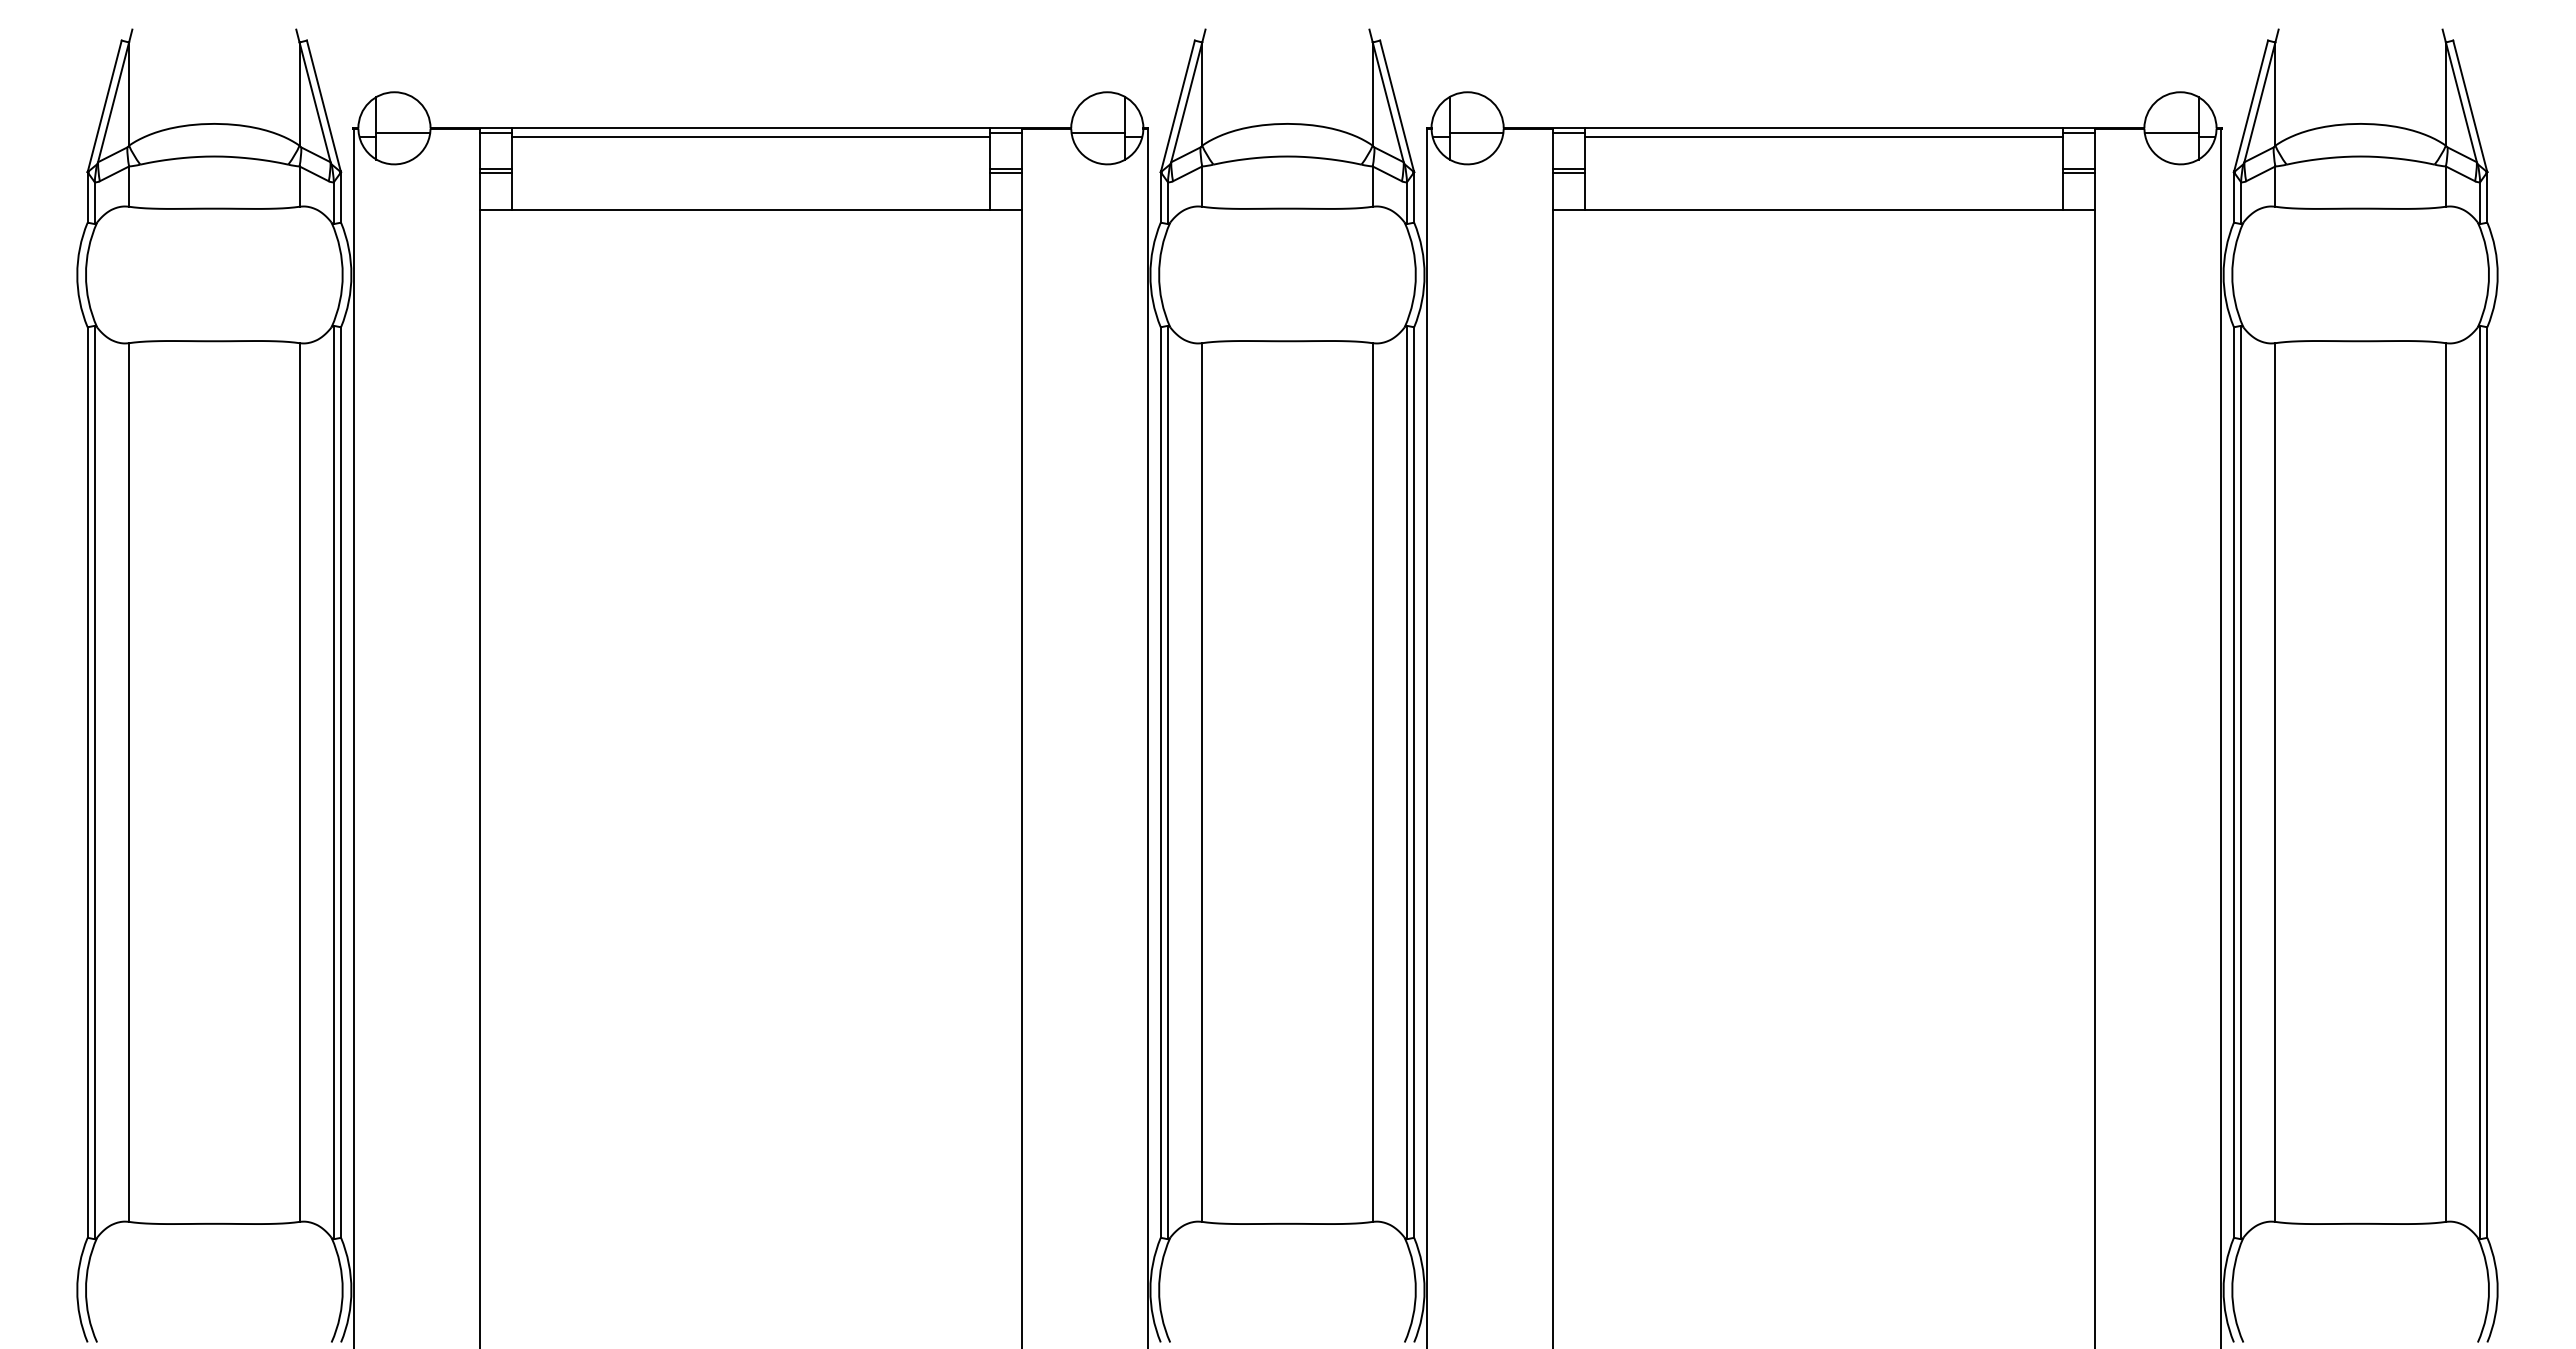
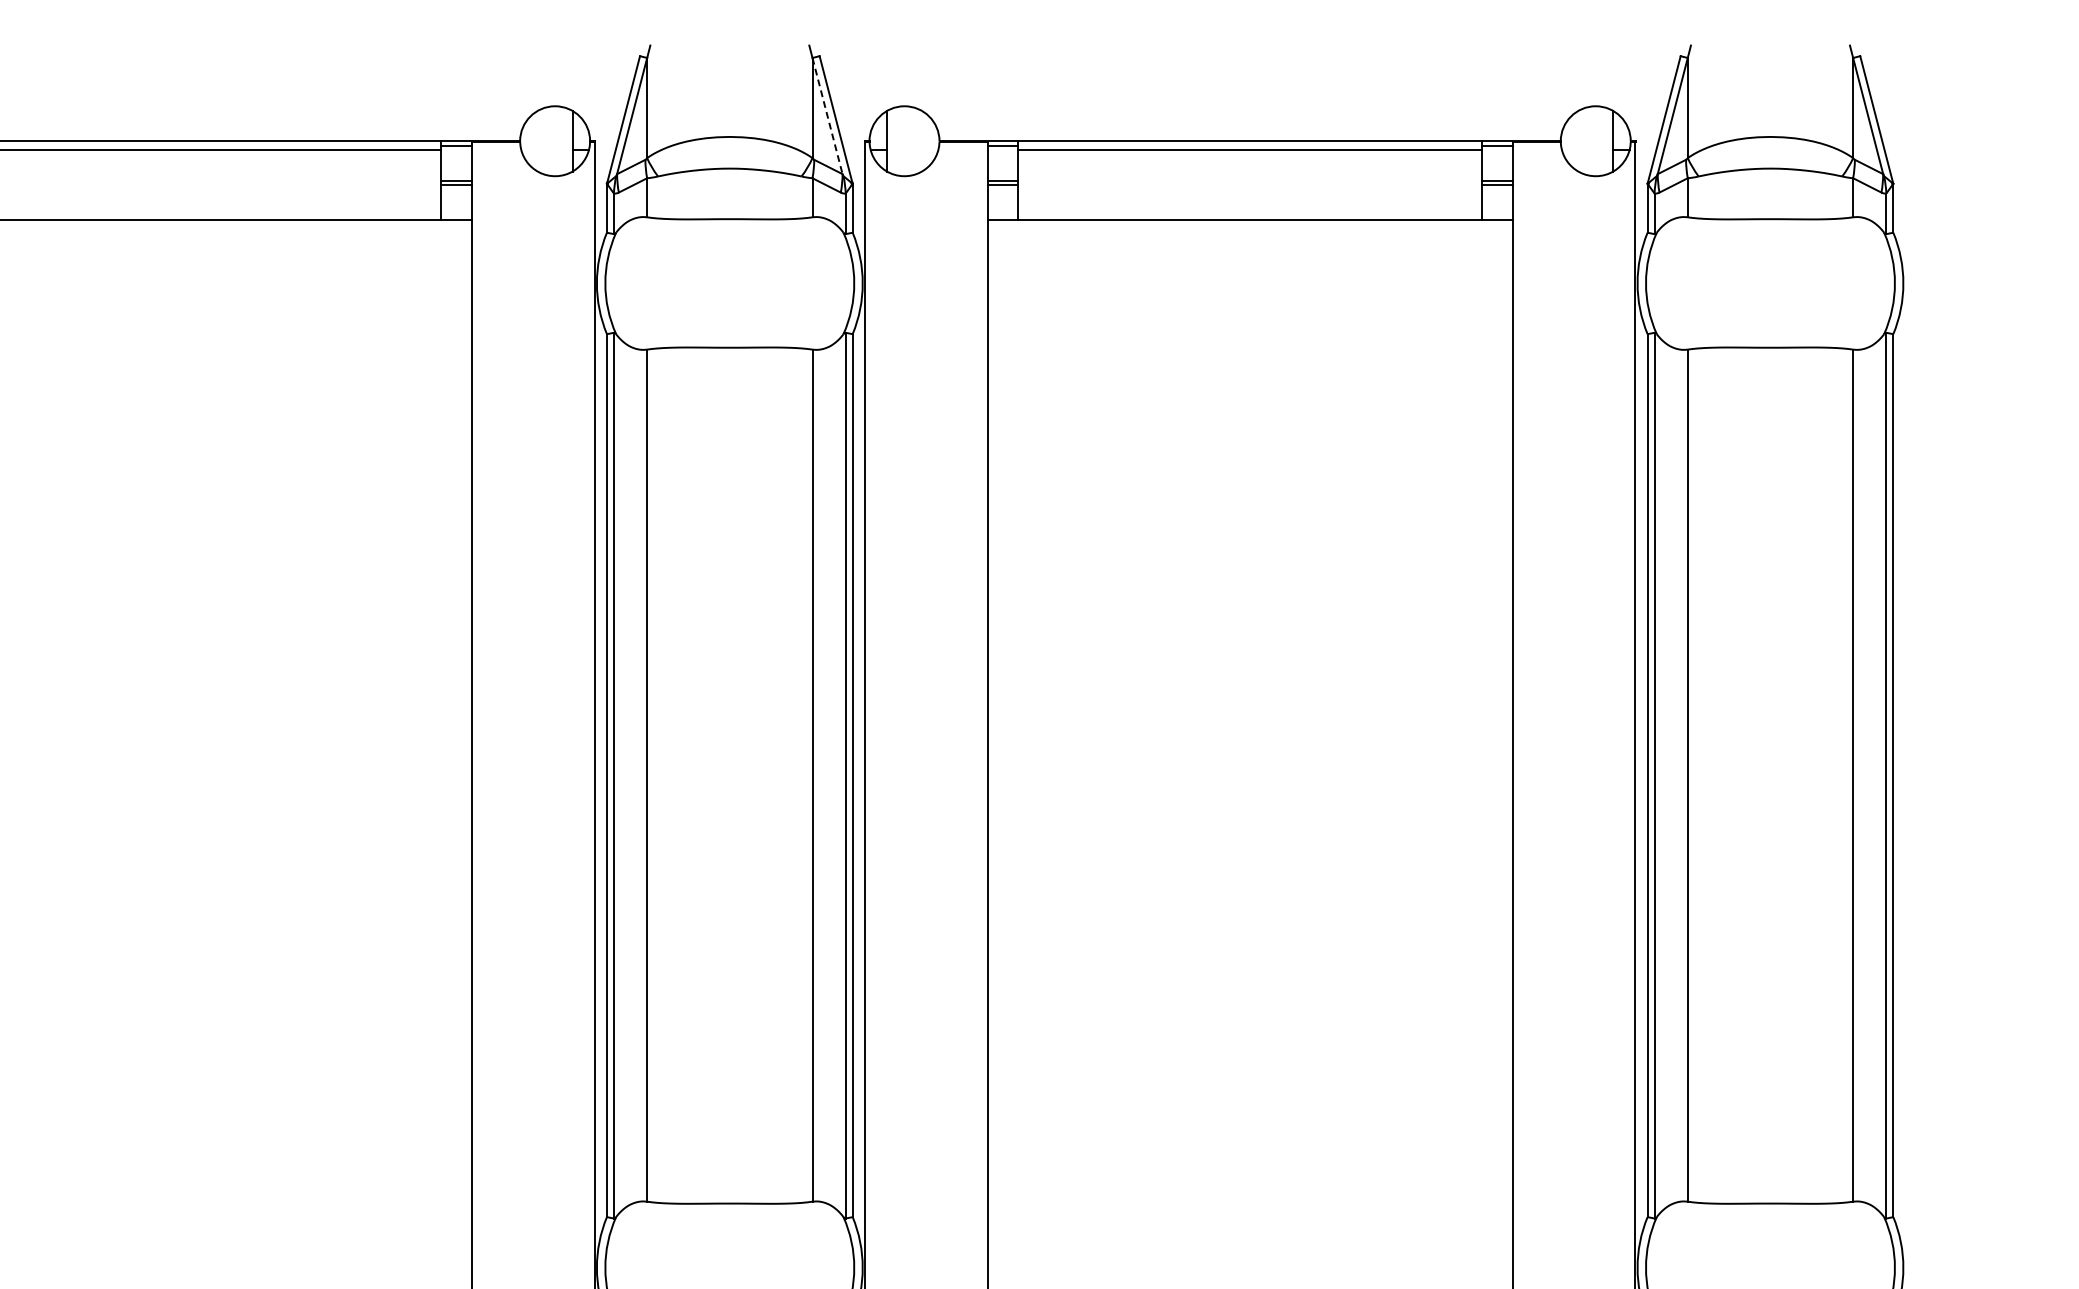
line: (1388, 102) -> (827, 116), solid -> dashed
line: (1098, 132) -> (546, 145), removed
line: (1476, 132) -> (913, 145), removed
line: (2171, 132) -> (1587, 145), removed

